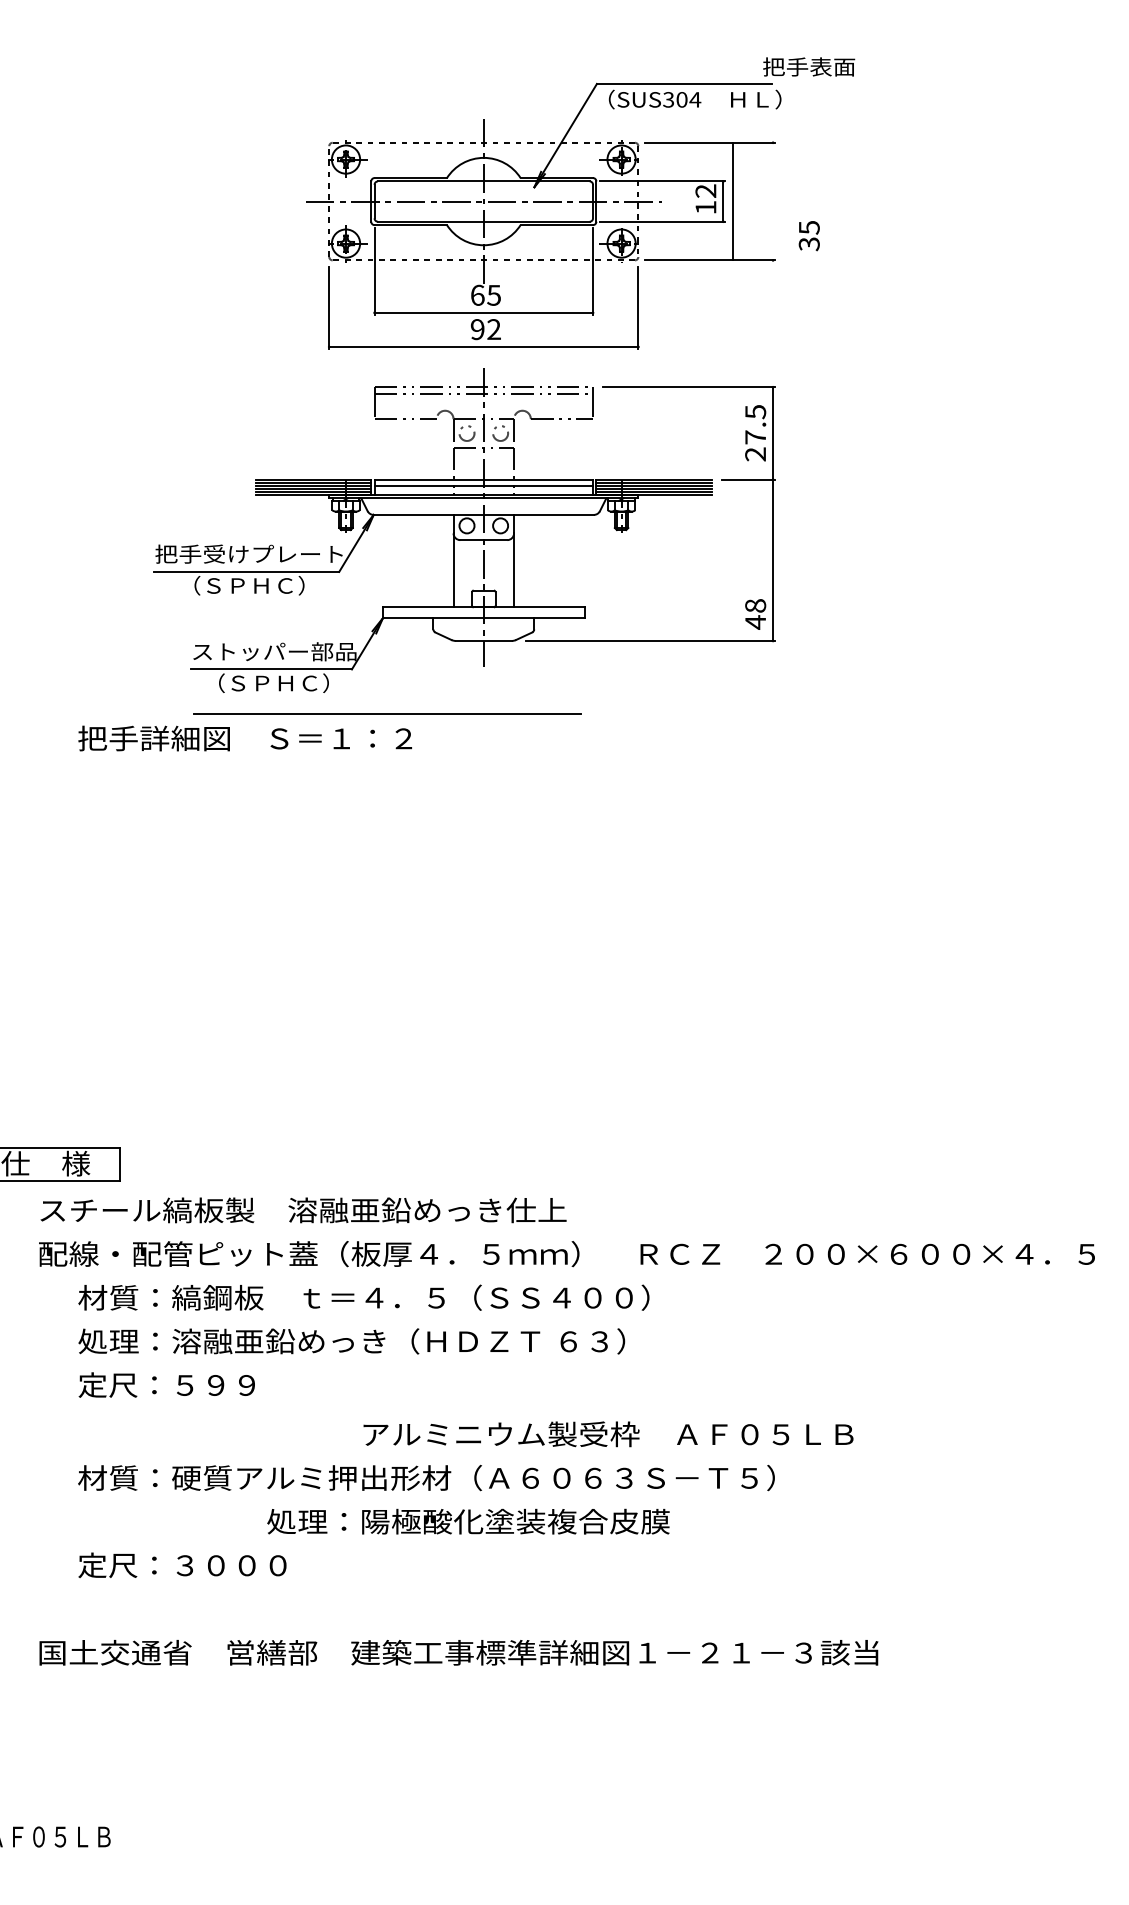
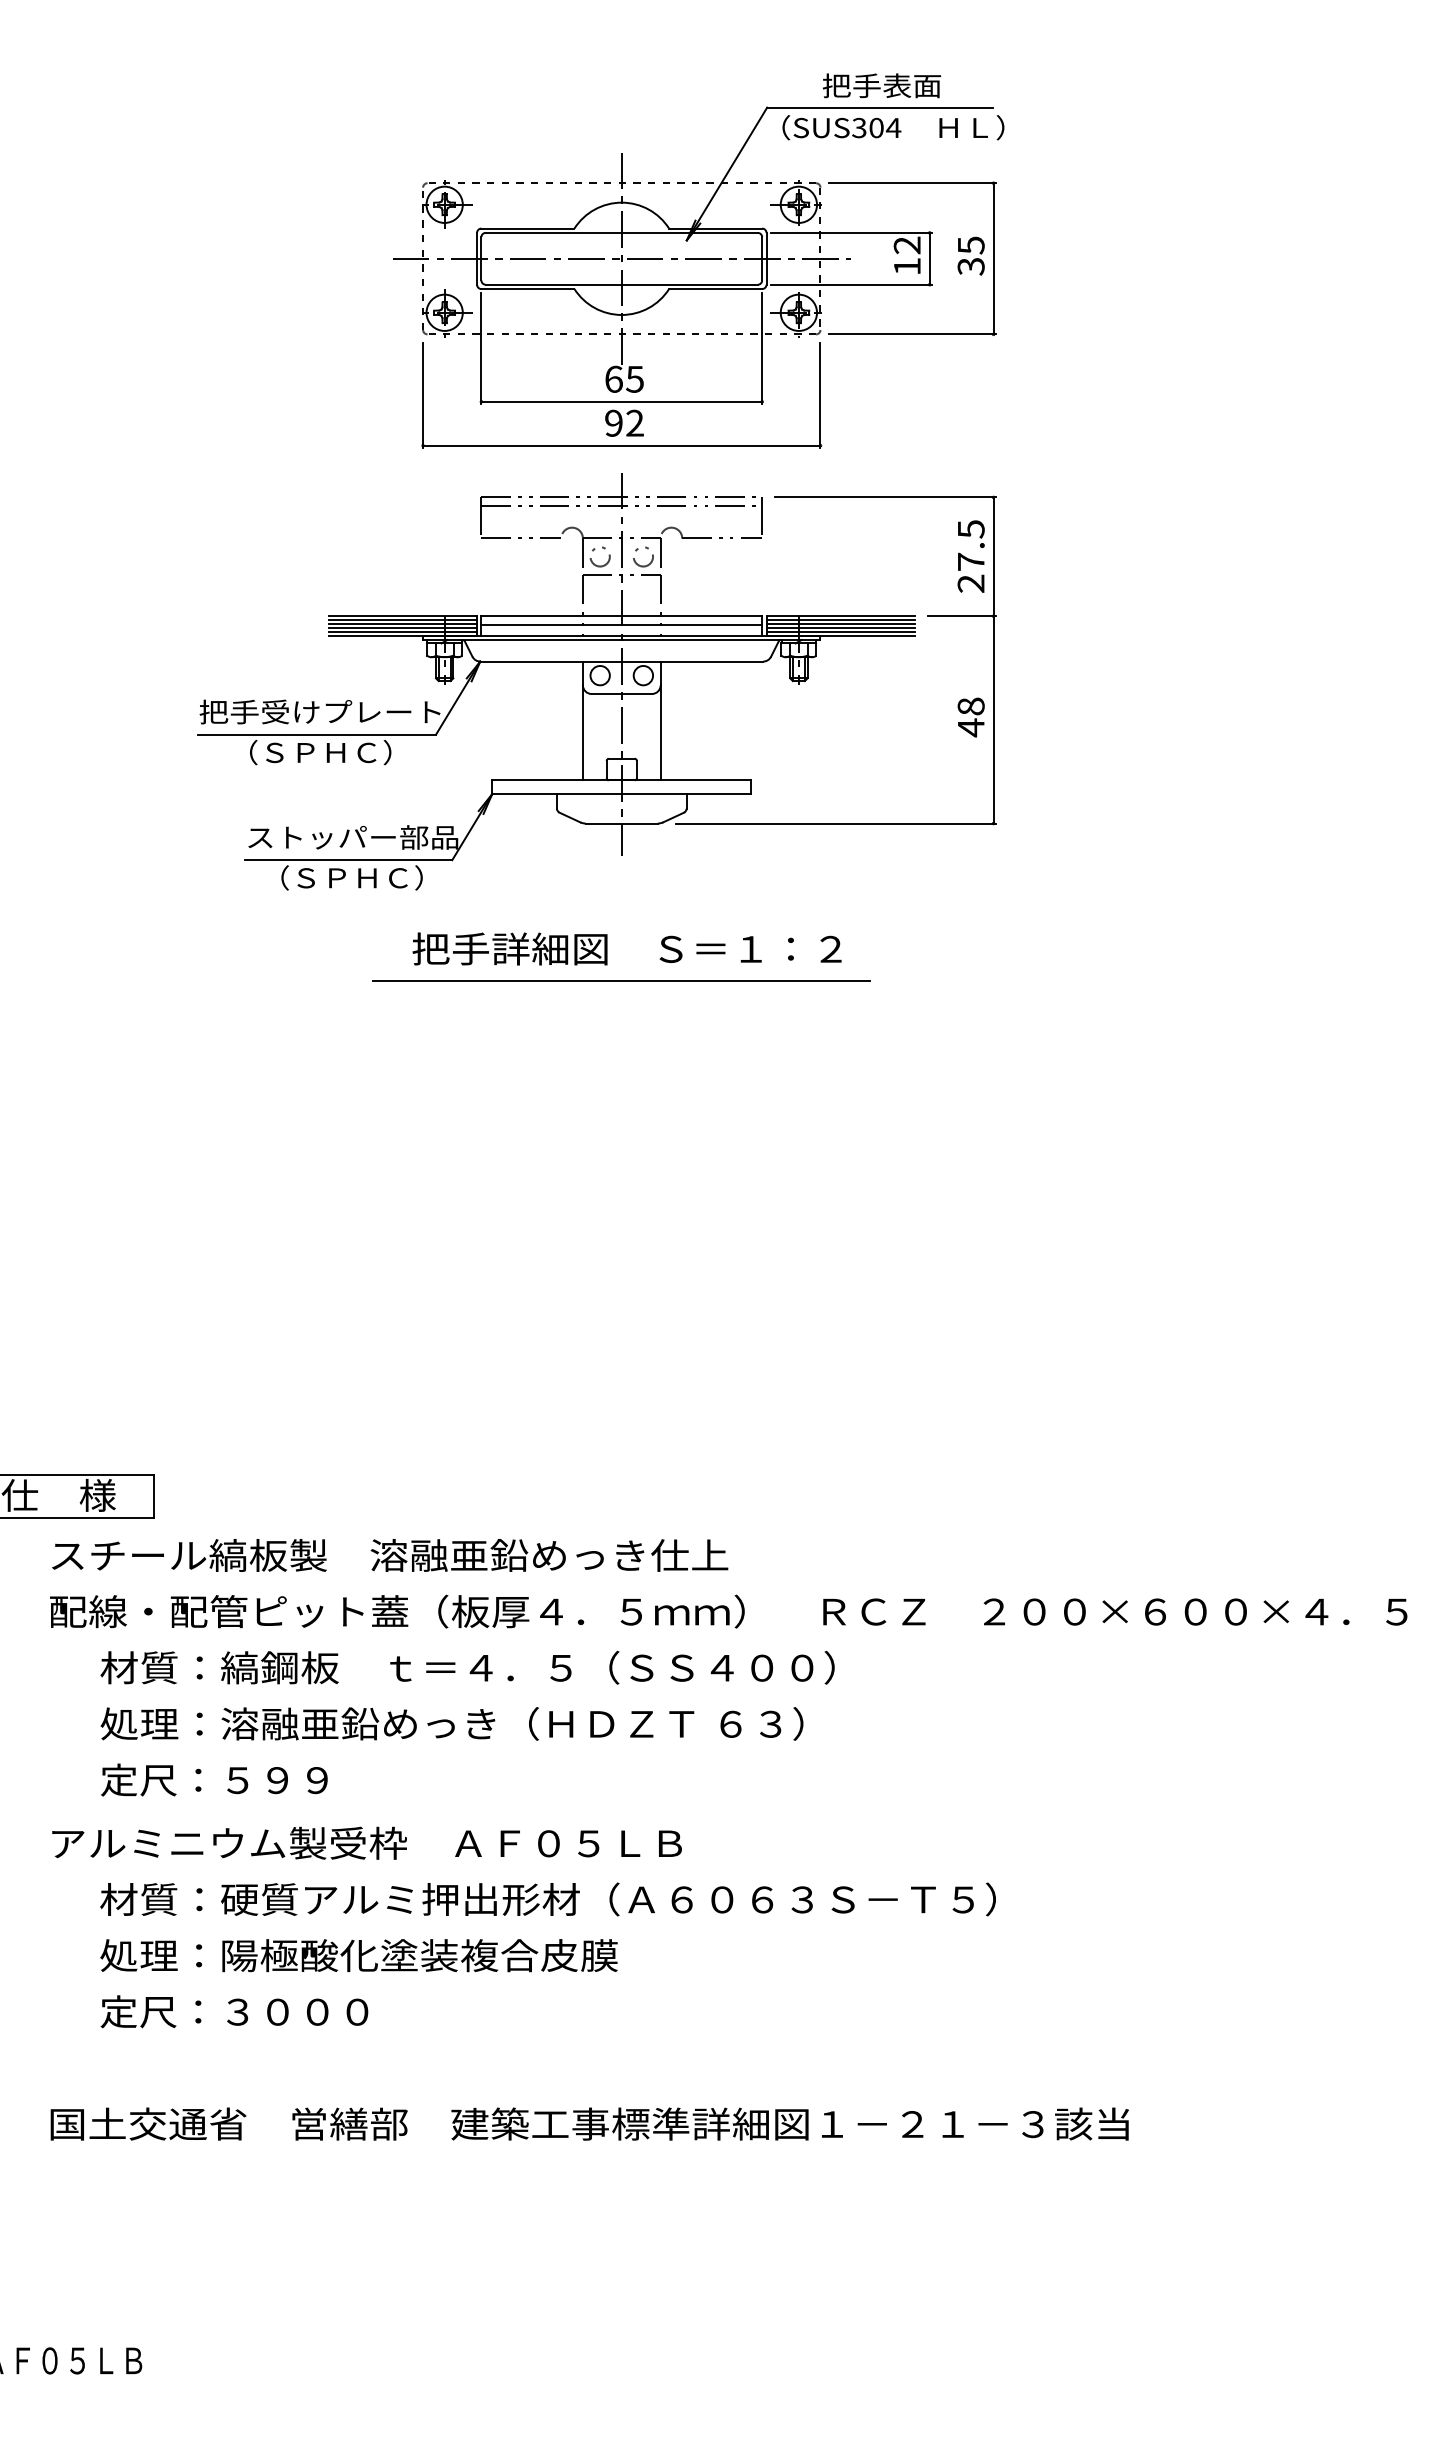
text: (808, 66) -> (881, 85), moved
line: (732, 201) -> (993, 258), moved
text: (808, 235) -> (970, 255), moved
text: (755, 614) -> (970, 717), moved
line: (387, 713) -> (621, 980), moved
text: (244, 738) -> (626, 948), moved
text: (608, 1433) -> (366, 1842), moved
text: (468, 1521) -> (358, 1955), moved

